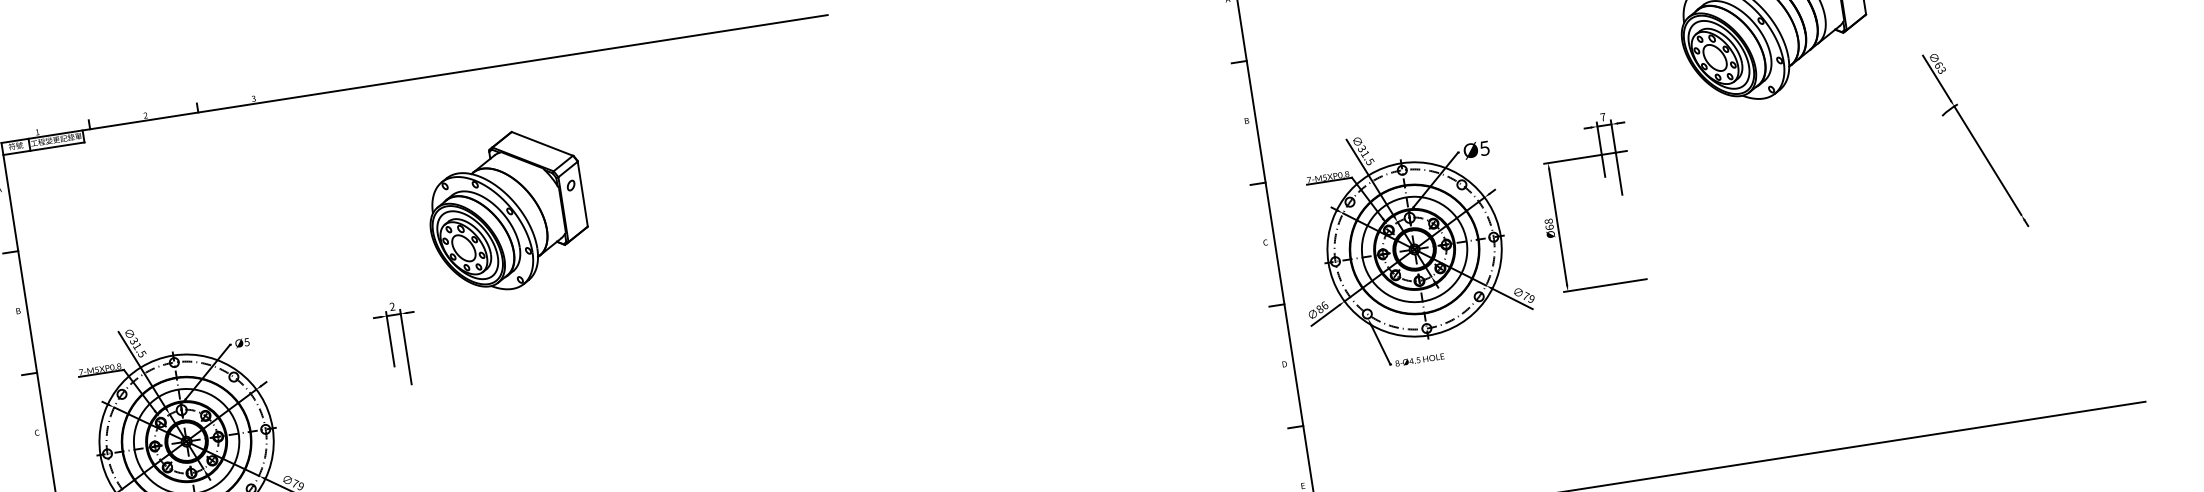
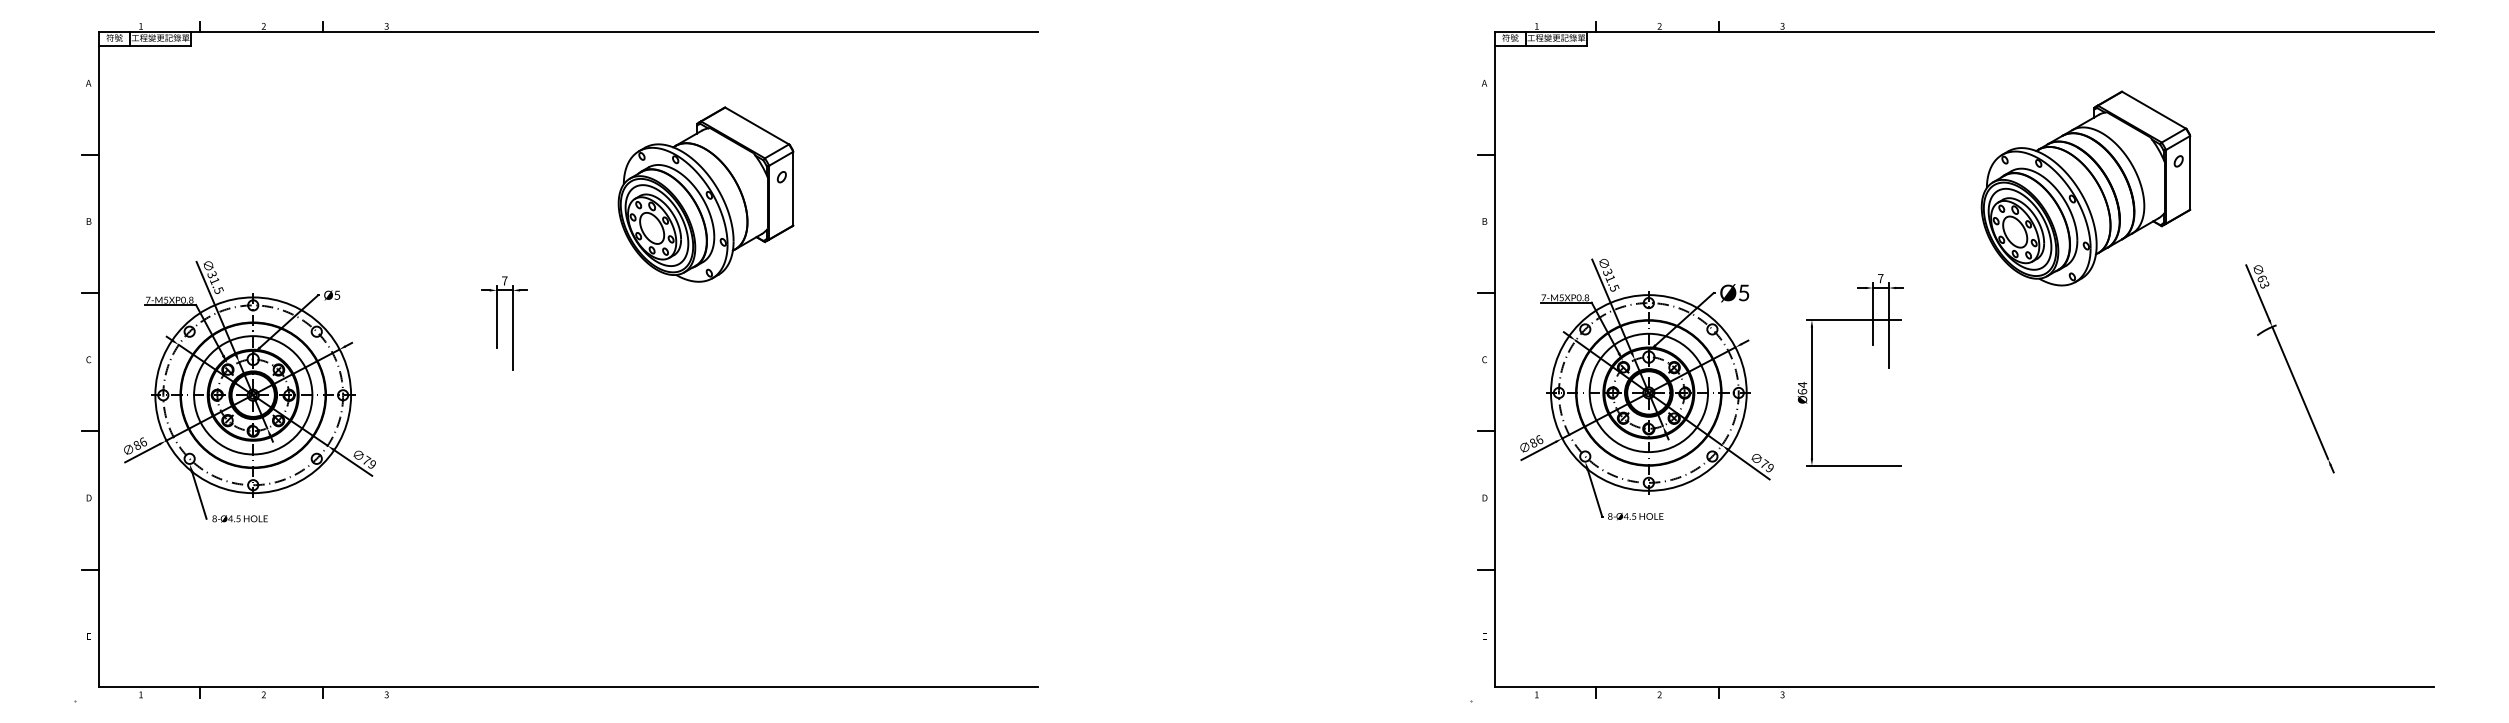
part: (506, 211) -> (705, 194), moved
text: (1548, 221) -> (1802, 384), Ø68 -> Ø64
text: (392, 306) -> (504, 280), 2 -> 7

